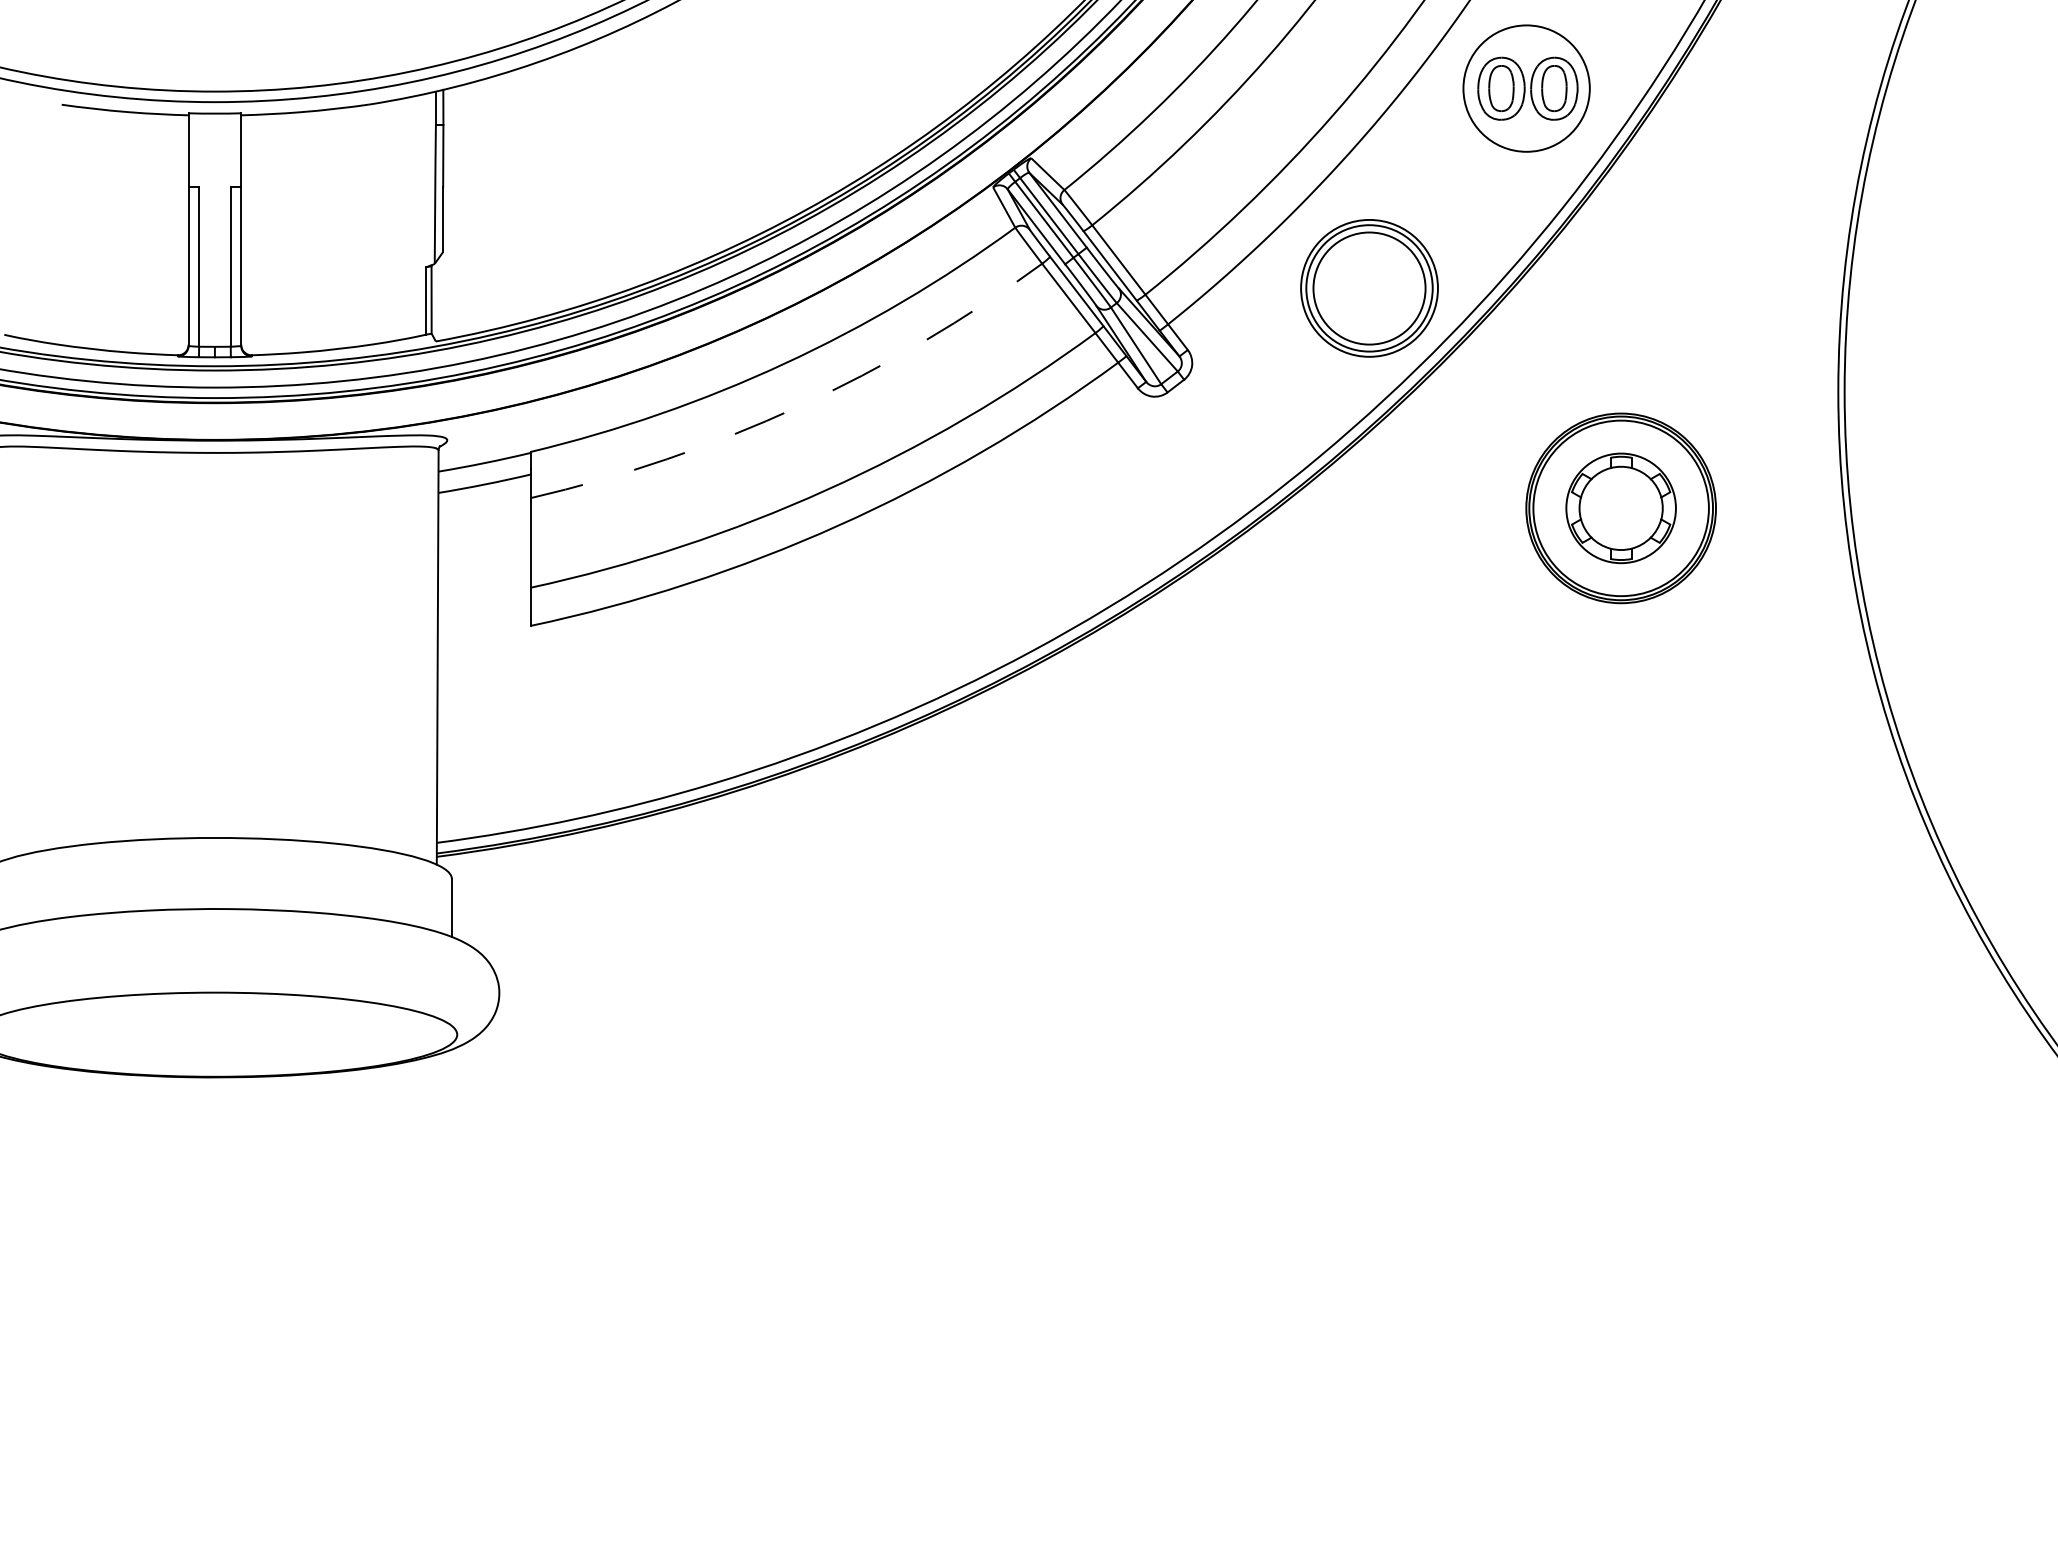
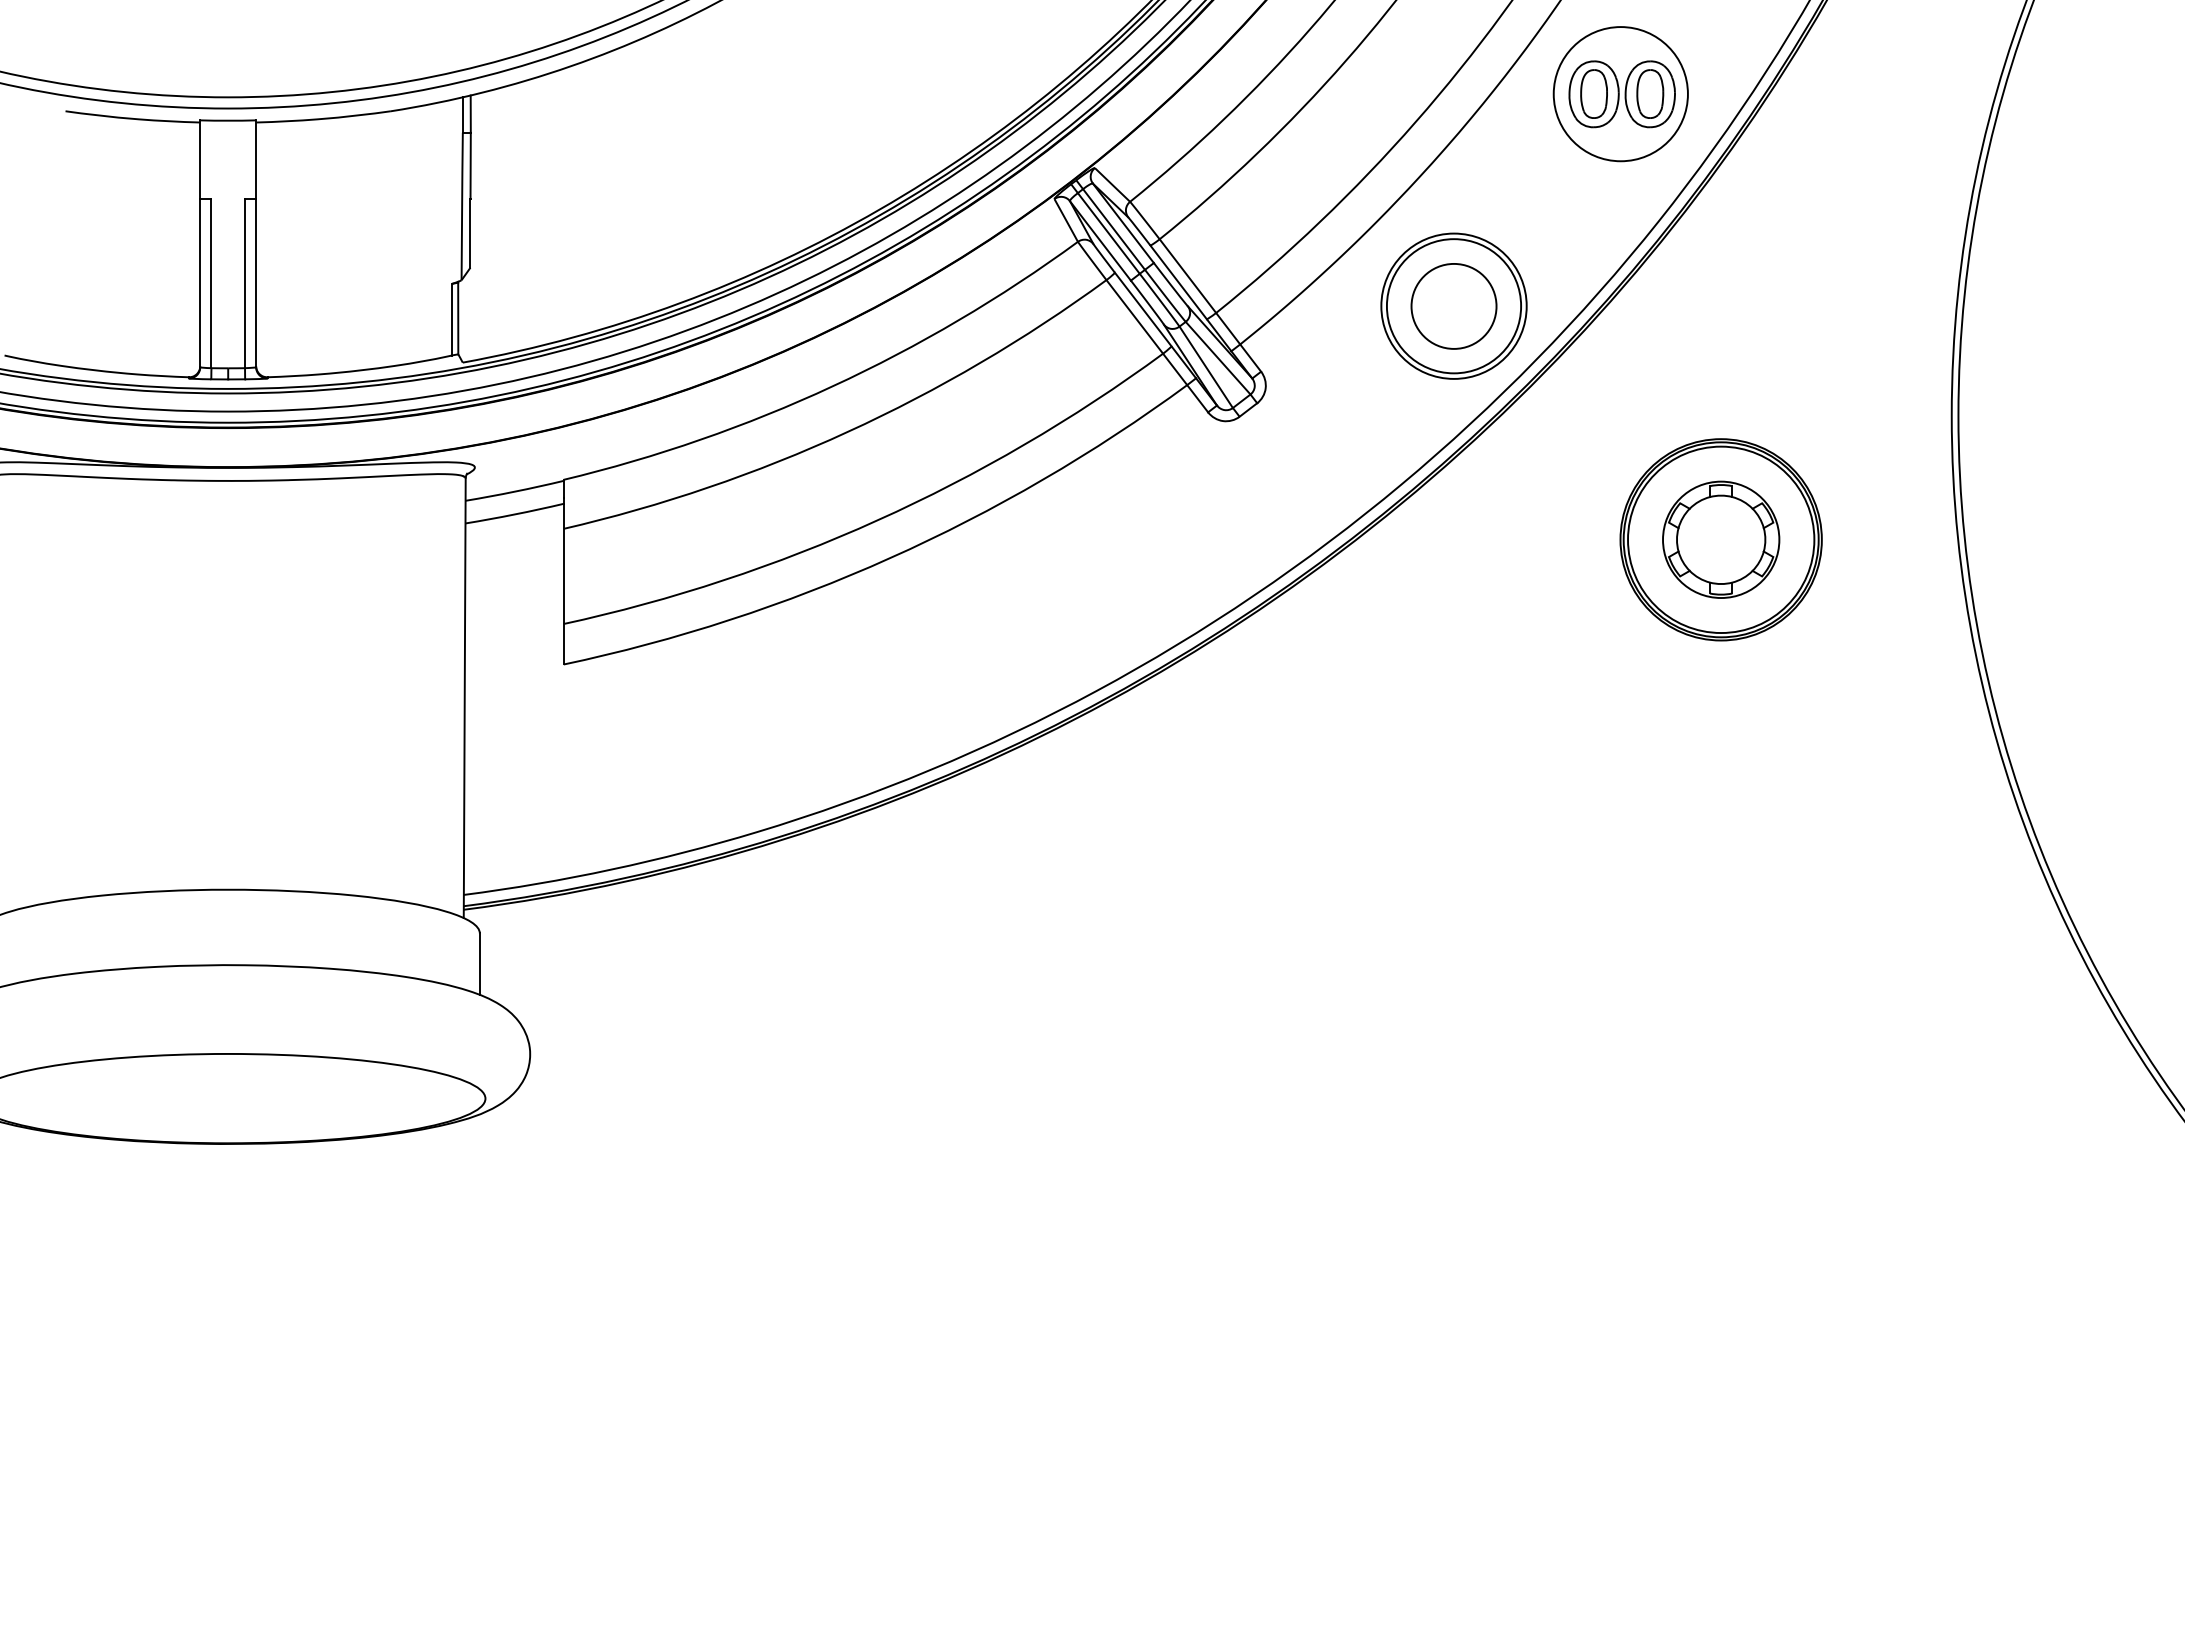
circle: (1369, 287) -> (1453, 305), size x0.71
arc: (798, 407) -> (847, 432), dashed -> solid

